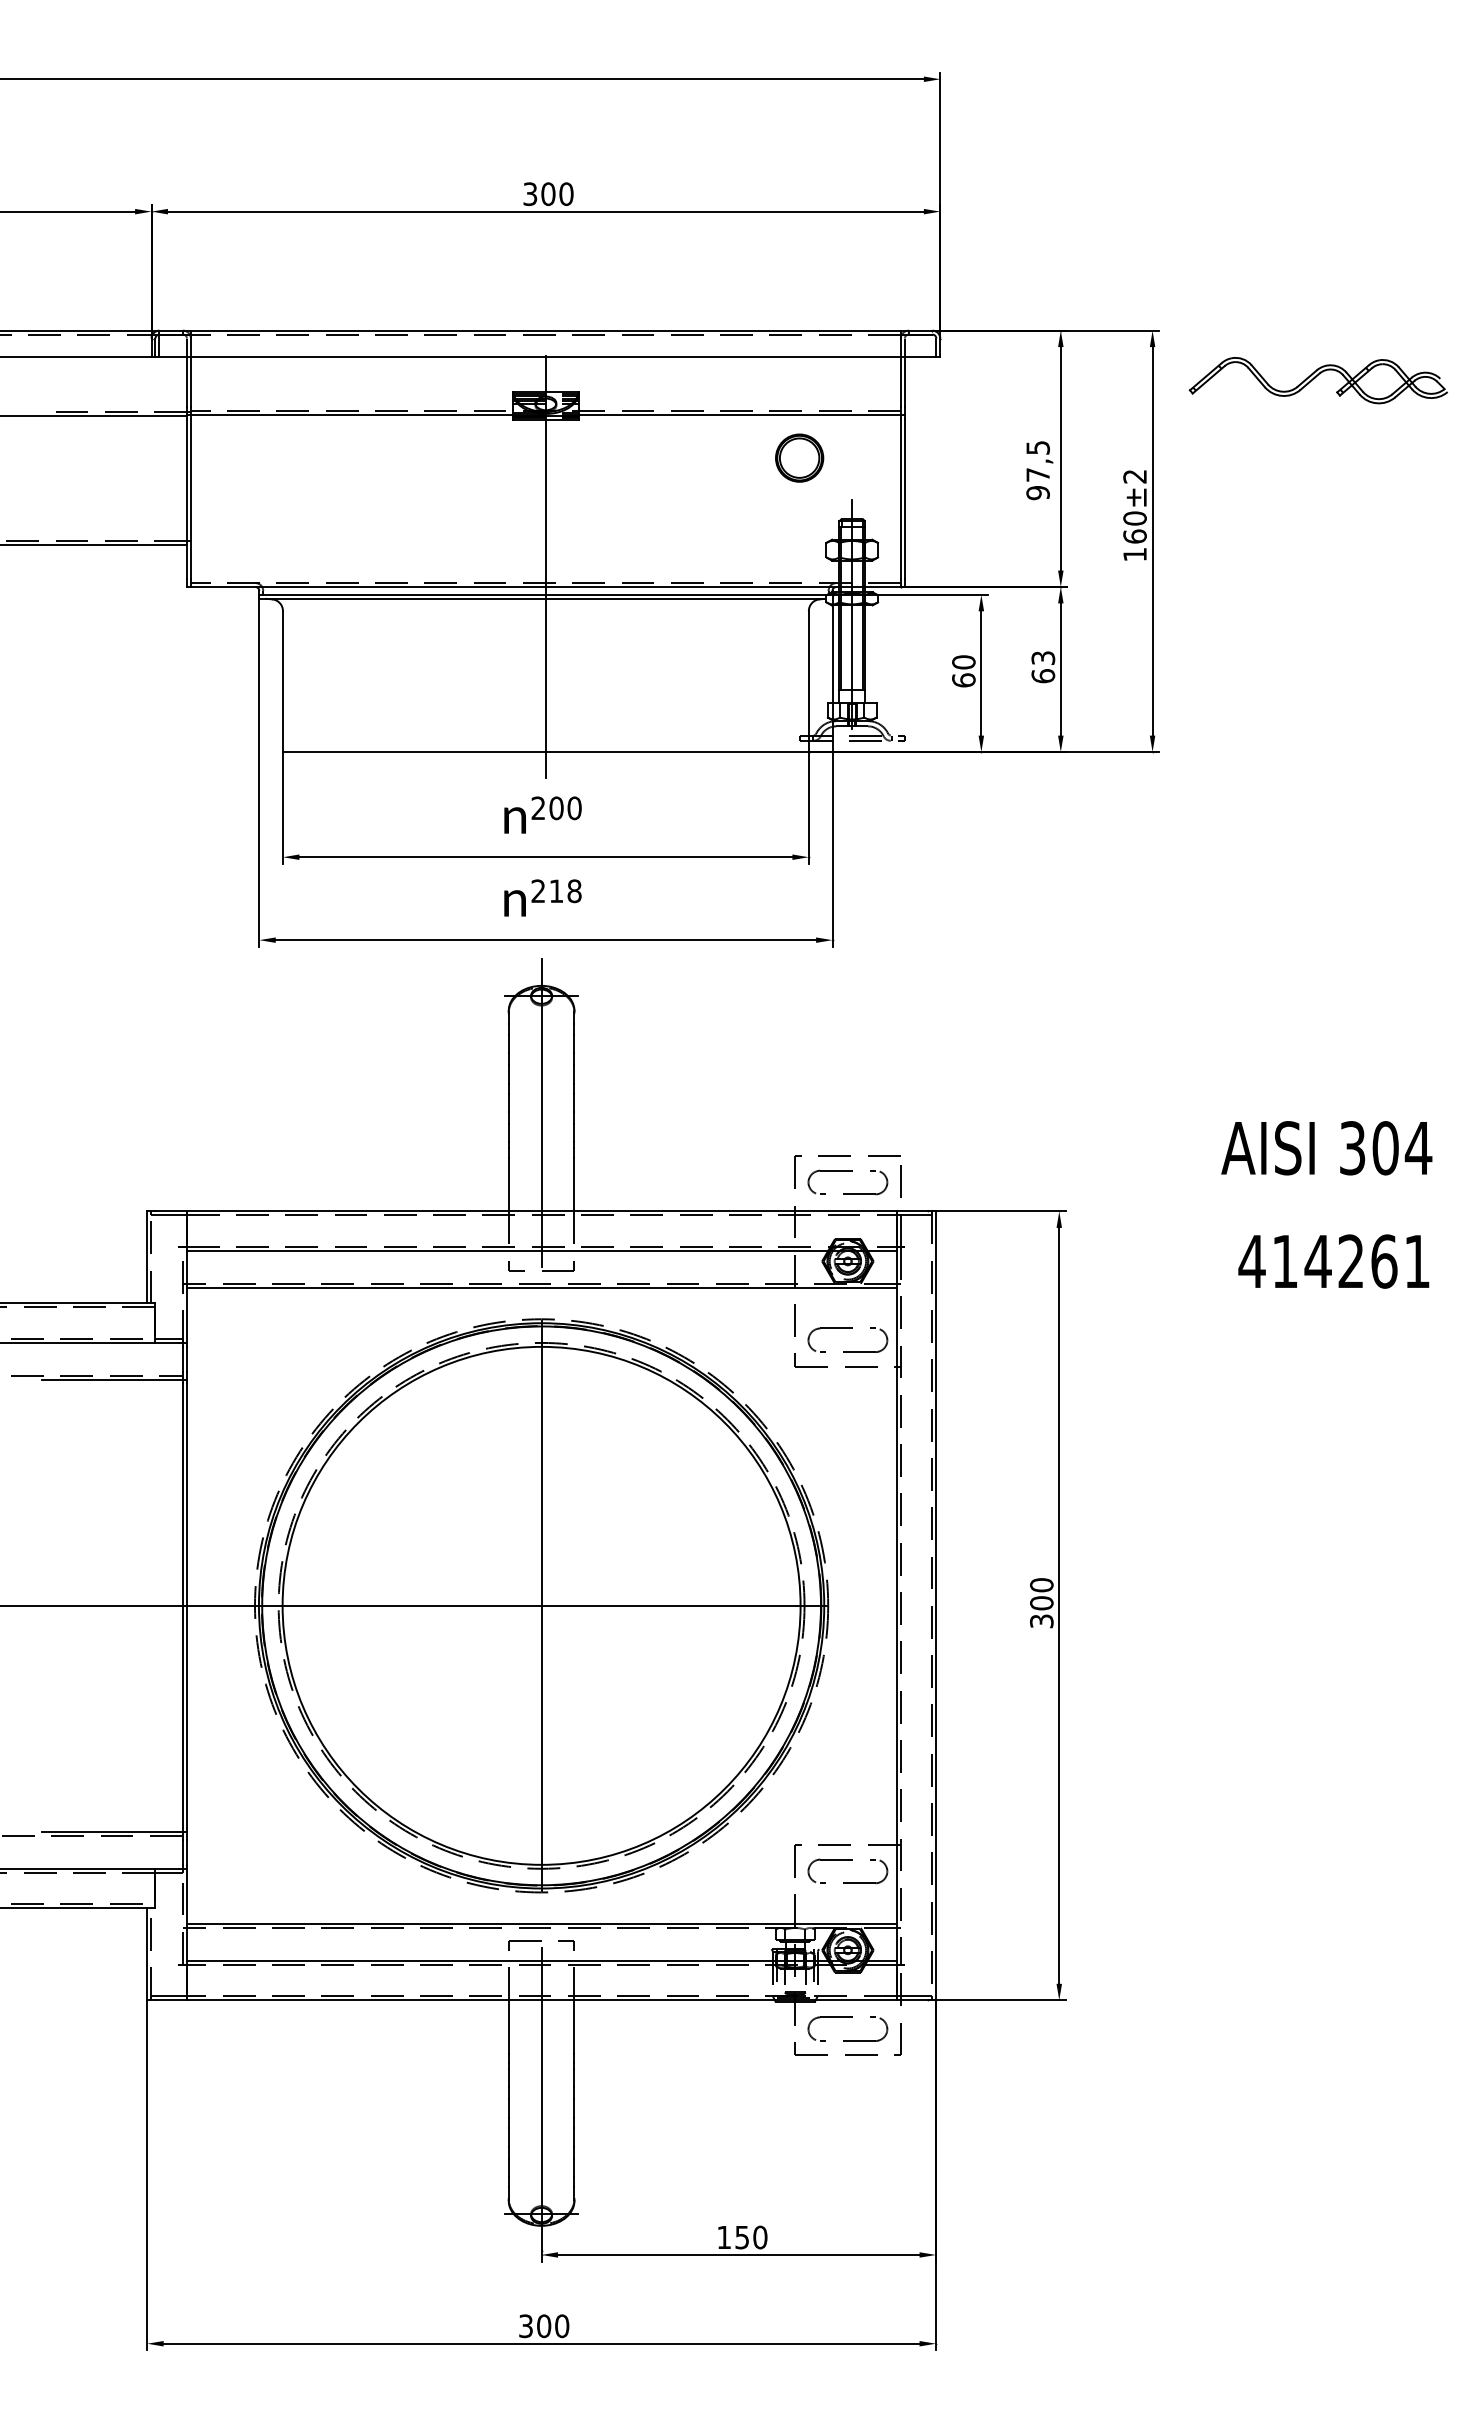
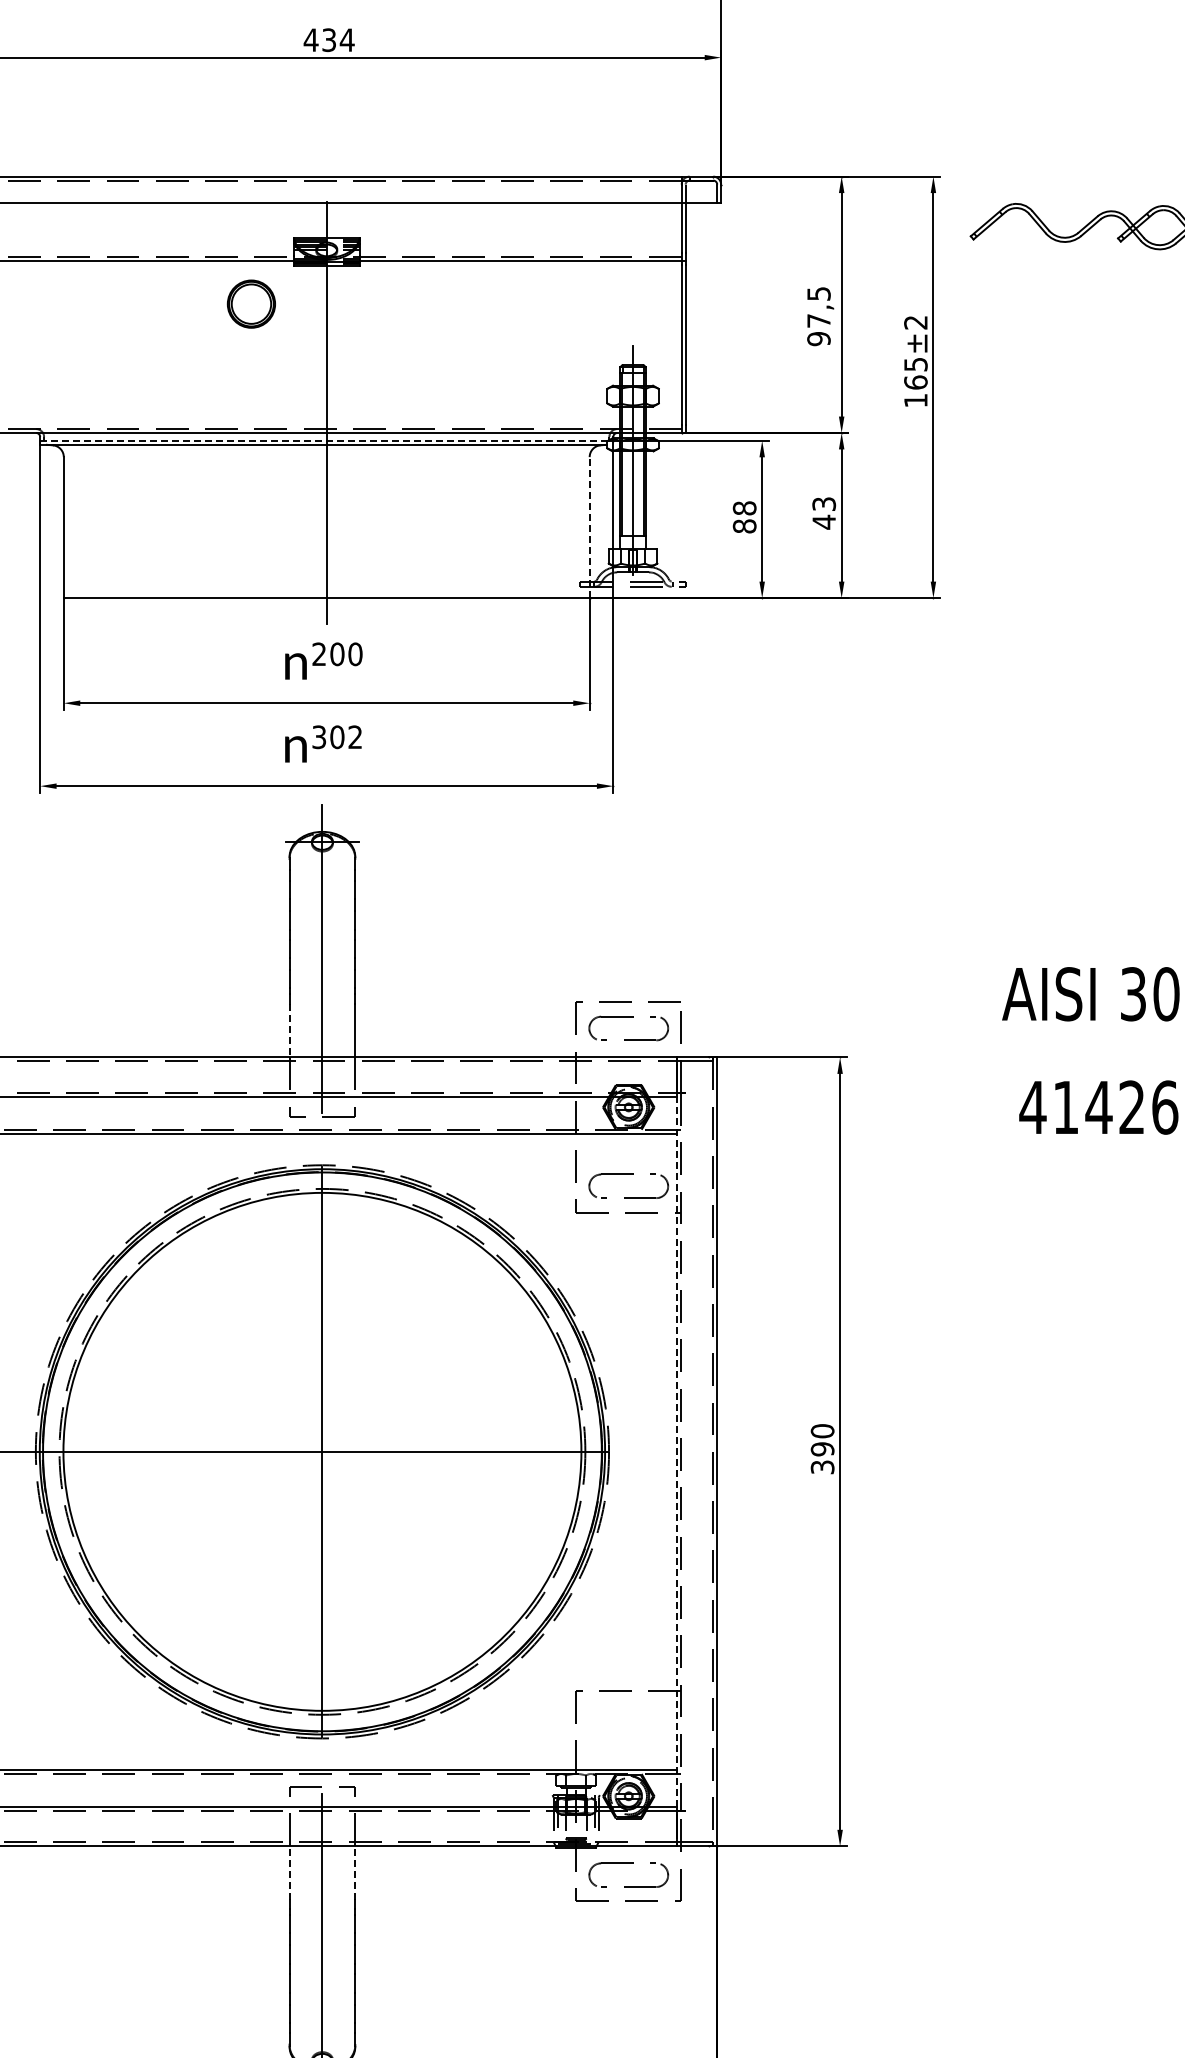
text: (547, 194) -> (328, 40), 300 -> 434
part: (799, 457) -> (251, 303), moved
text: (1134, 518) -> (915, 364), 160 -> 165
line: (543, 594) -> (324, 440), solid -> dashed
text: (963, 671) -> (744, 517), 60 -> 88
text: (1043, 675) -> (824, 521), 63 -> 43
line: (808, 681) -> (589, 527), solid -> dashed
text: (556, 891) -> (337, 737), 218 -> 302
line: (508, 1184) -> (289, 1030), solid -> dashed
text: (1041, 1603) -> (822, 1449), 300 -> 390
line: (896, 1605) -> (677, 1451), solid -> dashed
part: (847, 1860) -> (628, 1706), removed
line: (508, 2027) -> (289, 1873), solid -> dashed
line: (574, 2027) -> (355, 1873), solid -> dashed

